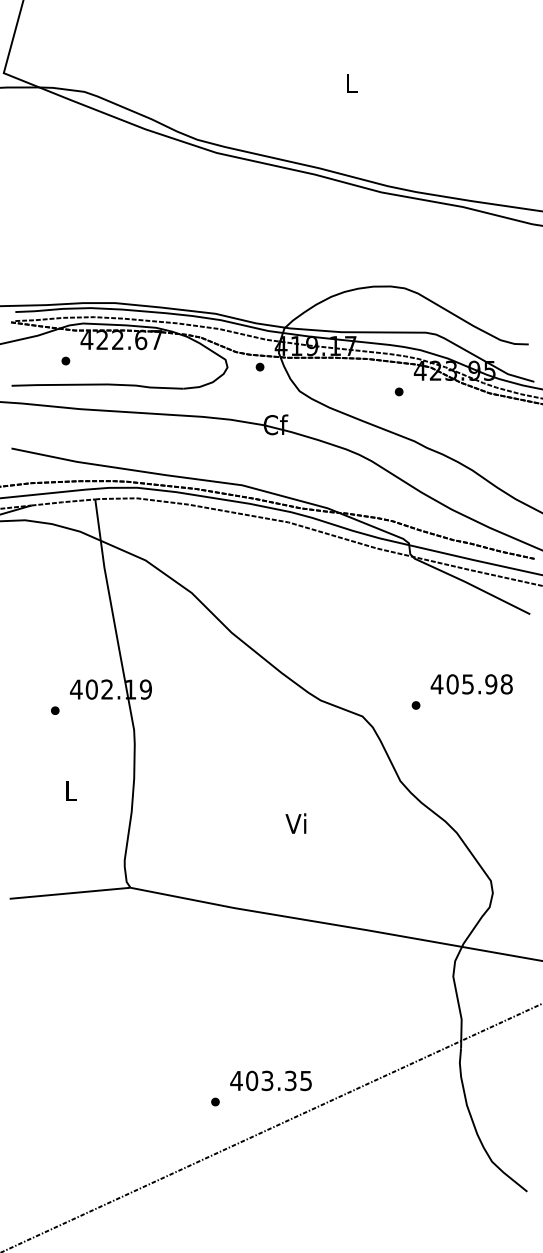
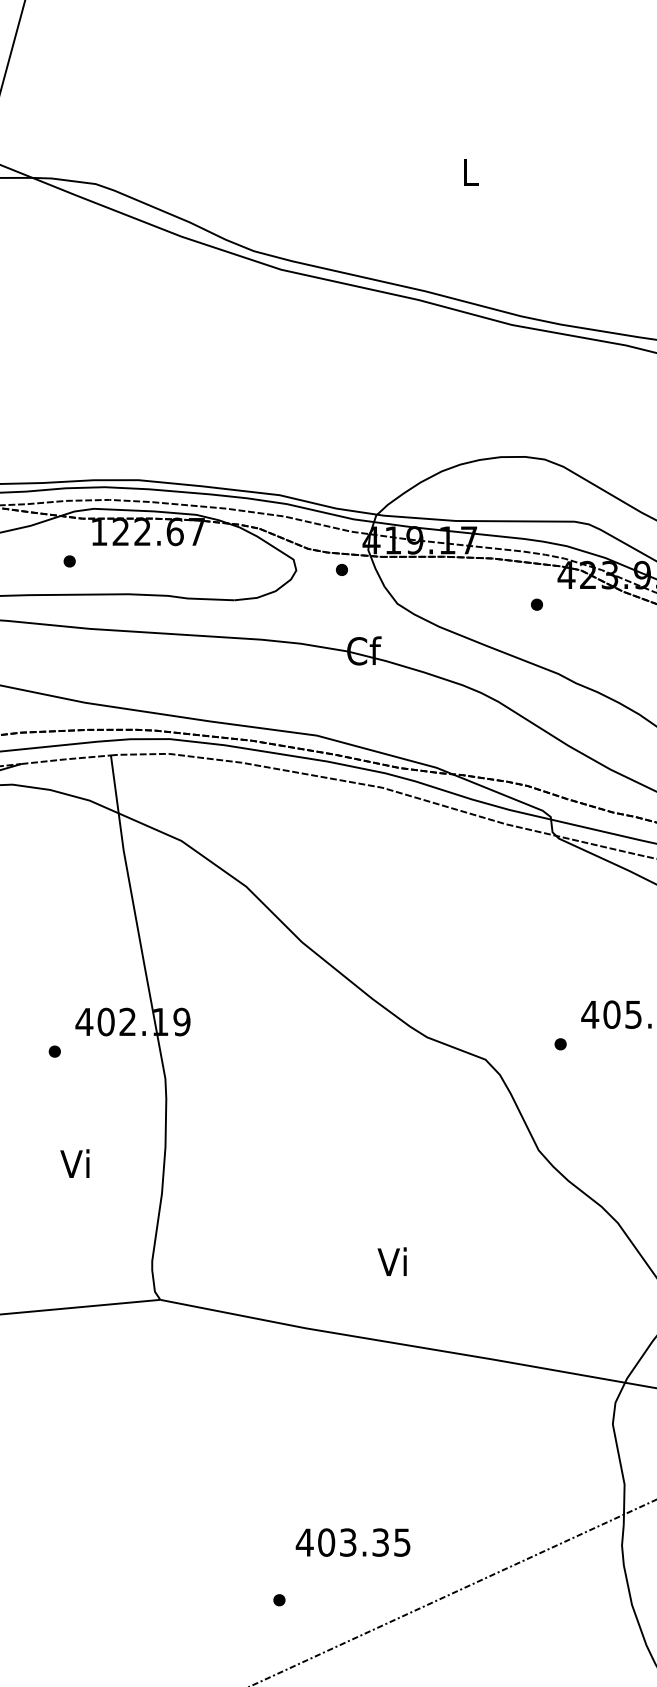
text: (86, 339) -> (98, 531), 422.67 -> 122.67
text: (69, 790) -> (74, 1163), L -> Vi
text: (295, 823) -> (391, 1261), moved
text: (270, 1080) -> (352, 1541), moved

